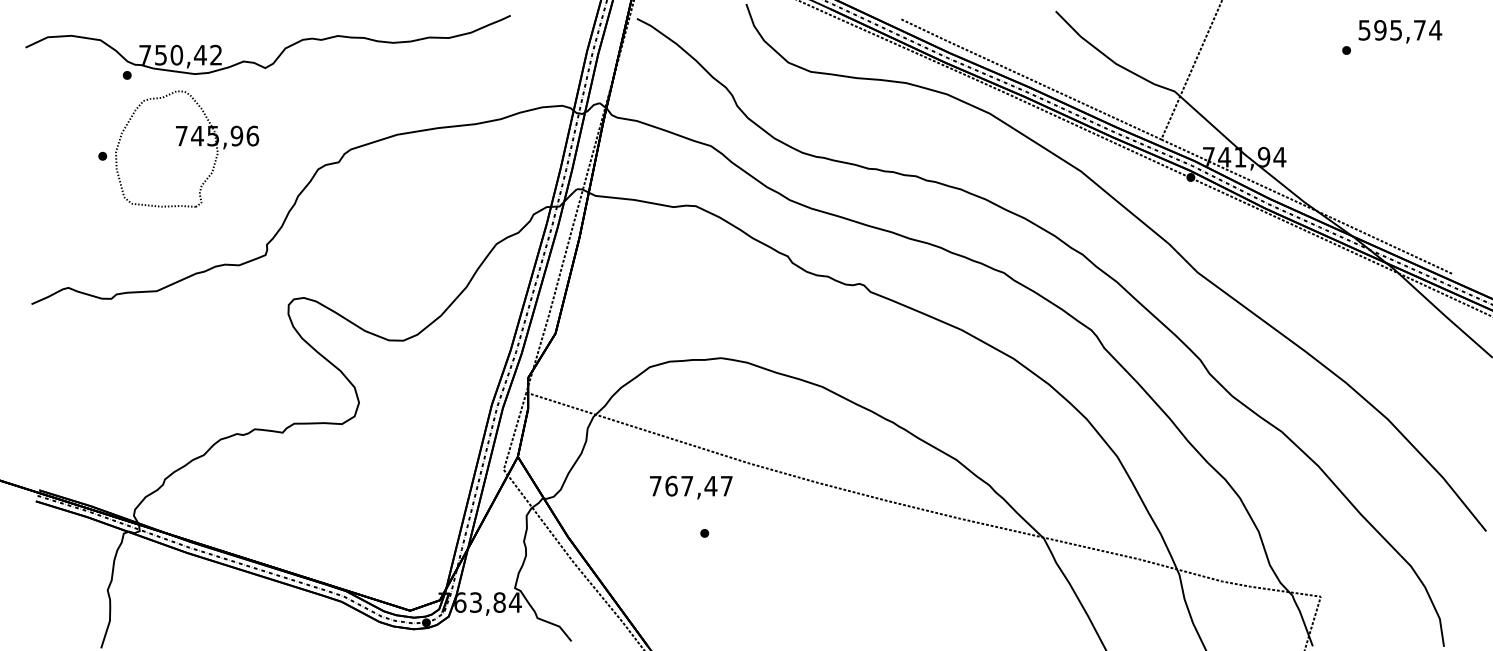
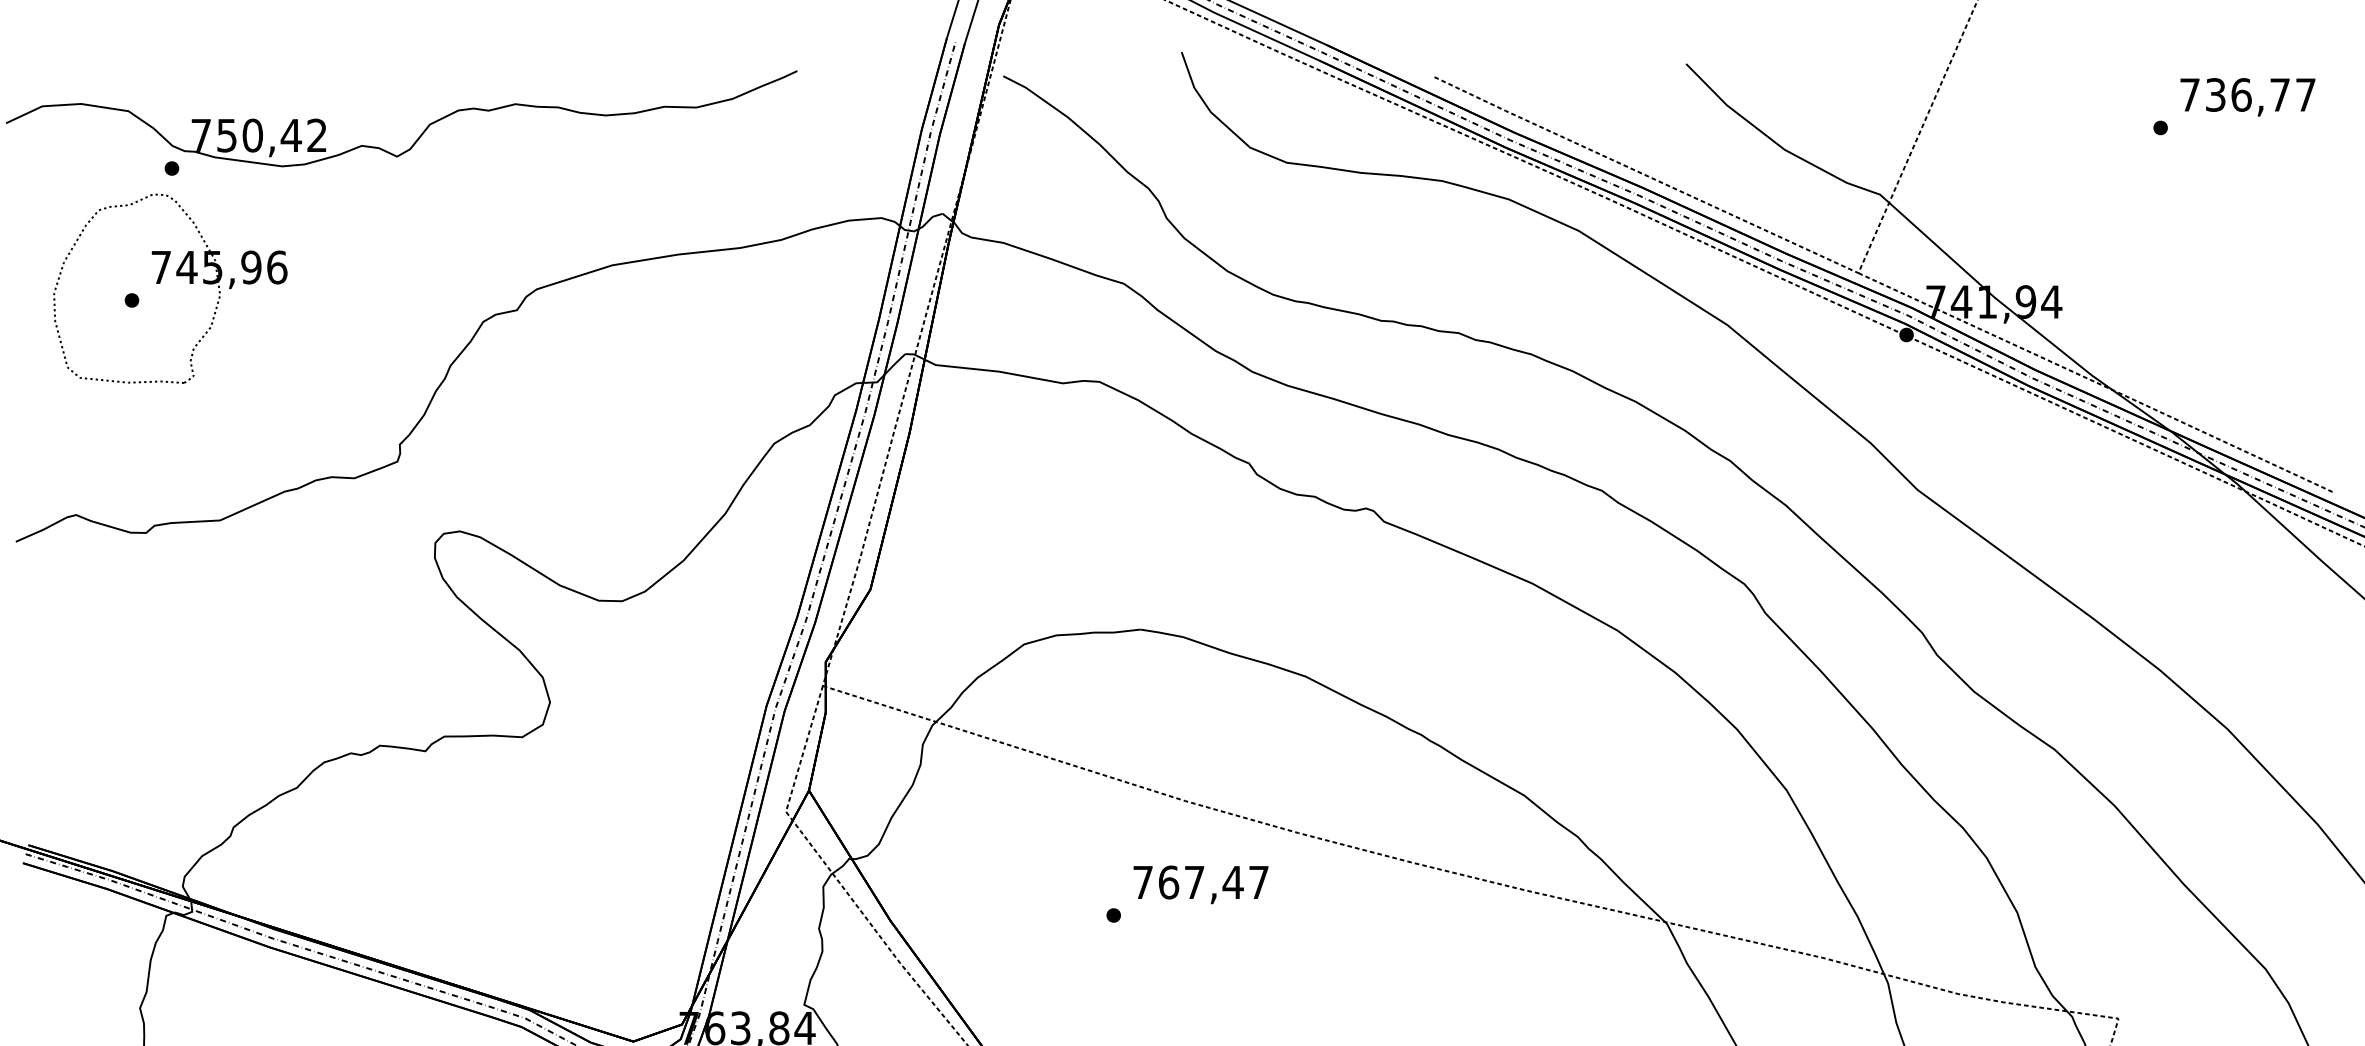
text: (1400, 30) -> (2248, 95), 595,74 -> 736,77
part: (181, 145) -> (160, 282), moved
text: (691, 487) -> (1201, 884), moved

